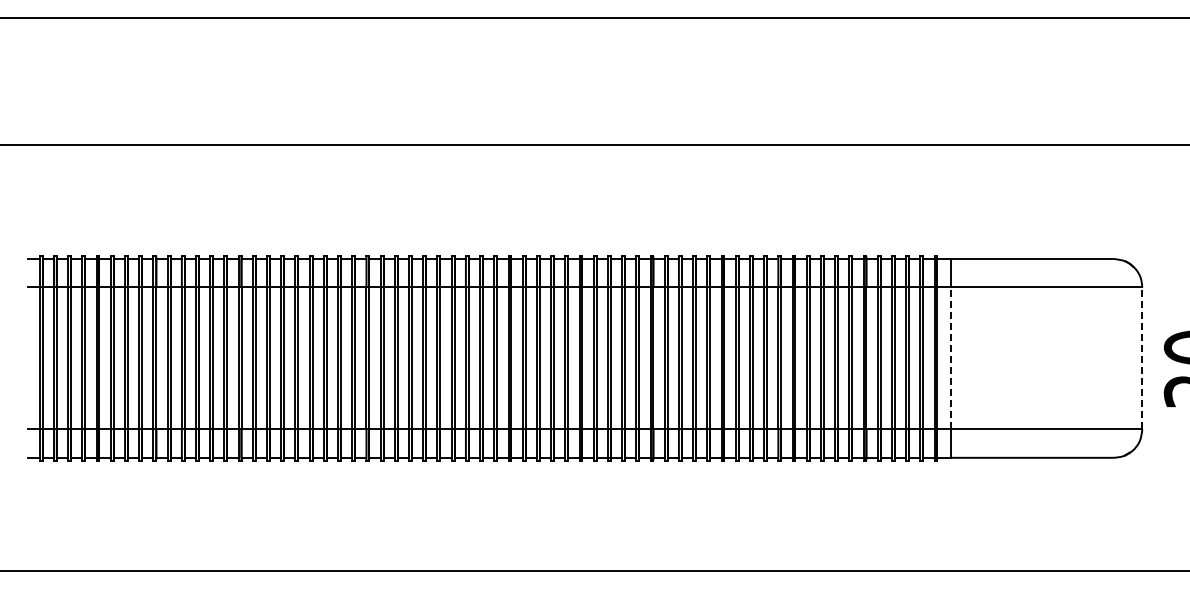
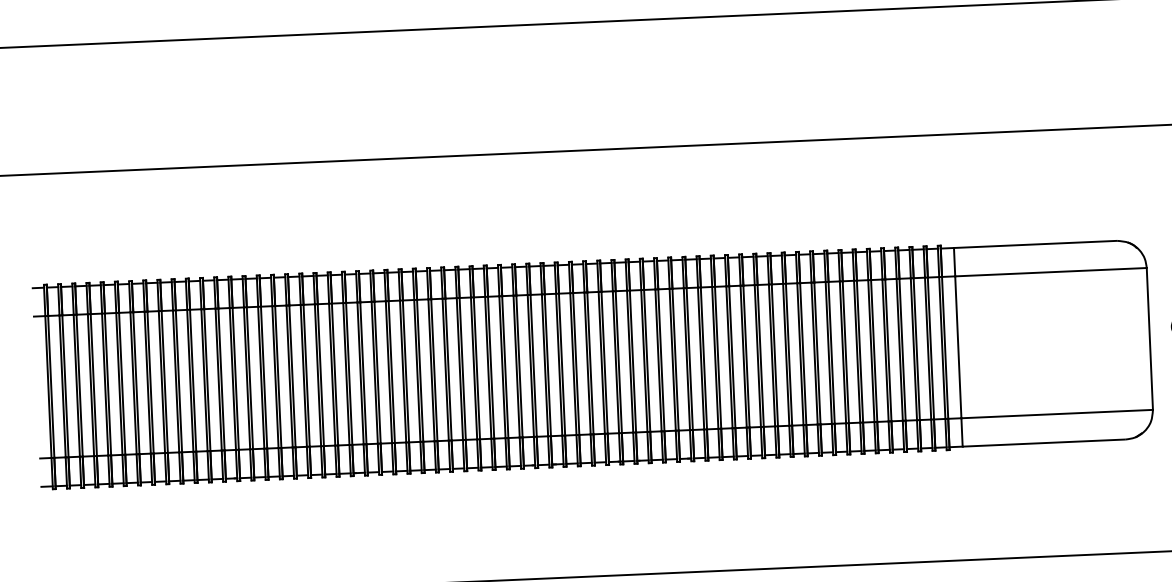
line: (950, 357) -> (958, 346), dashed -> solid
line: (1142, 357) -> (1149, 338), dashed -> solid

